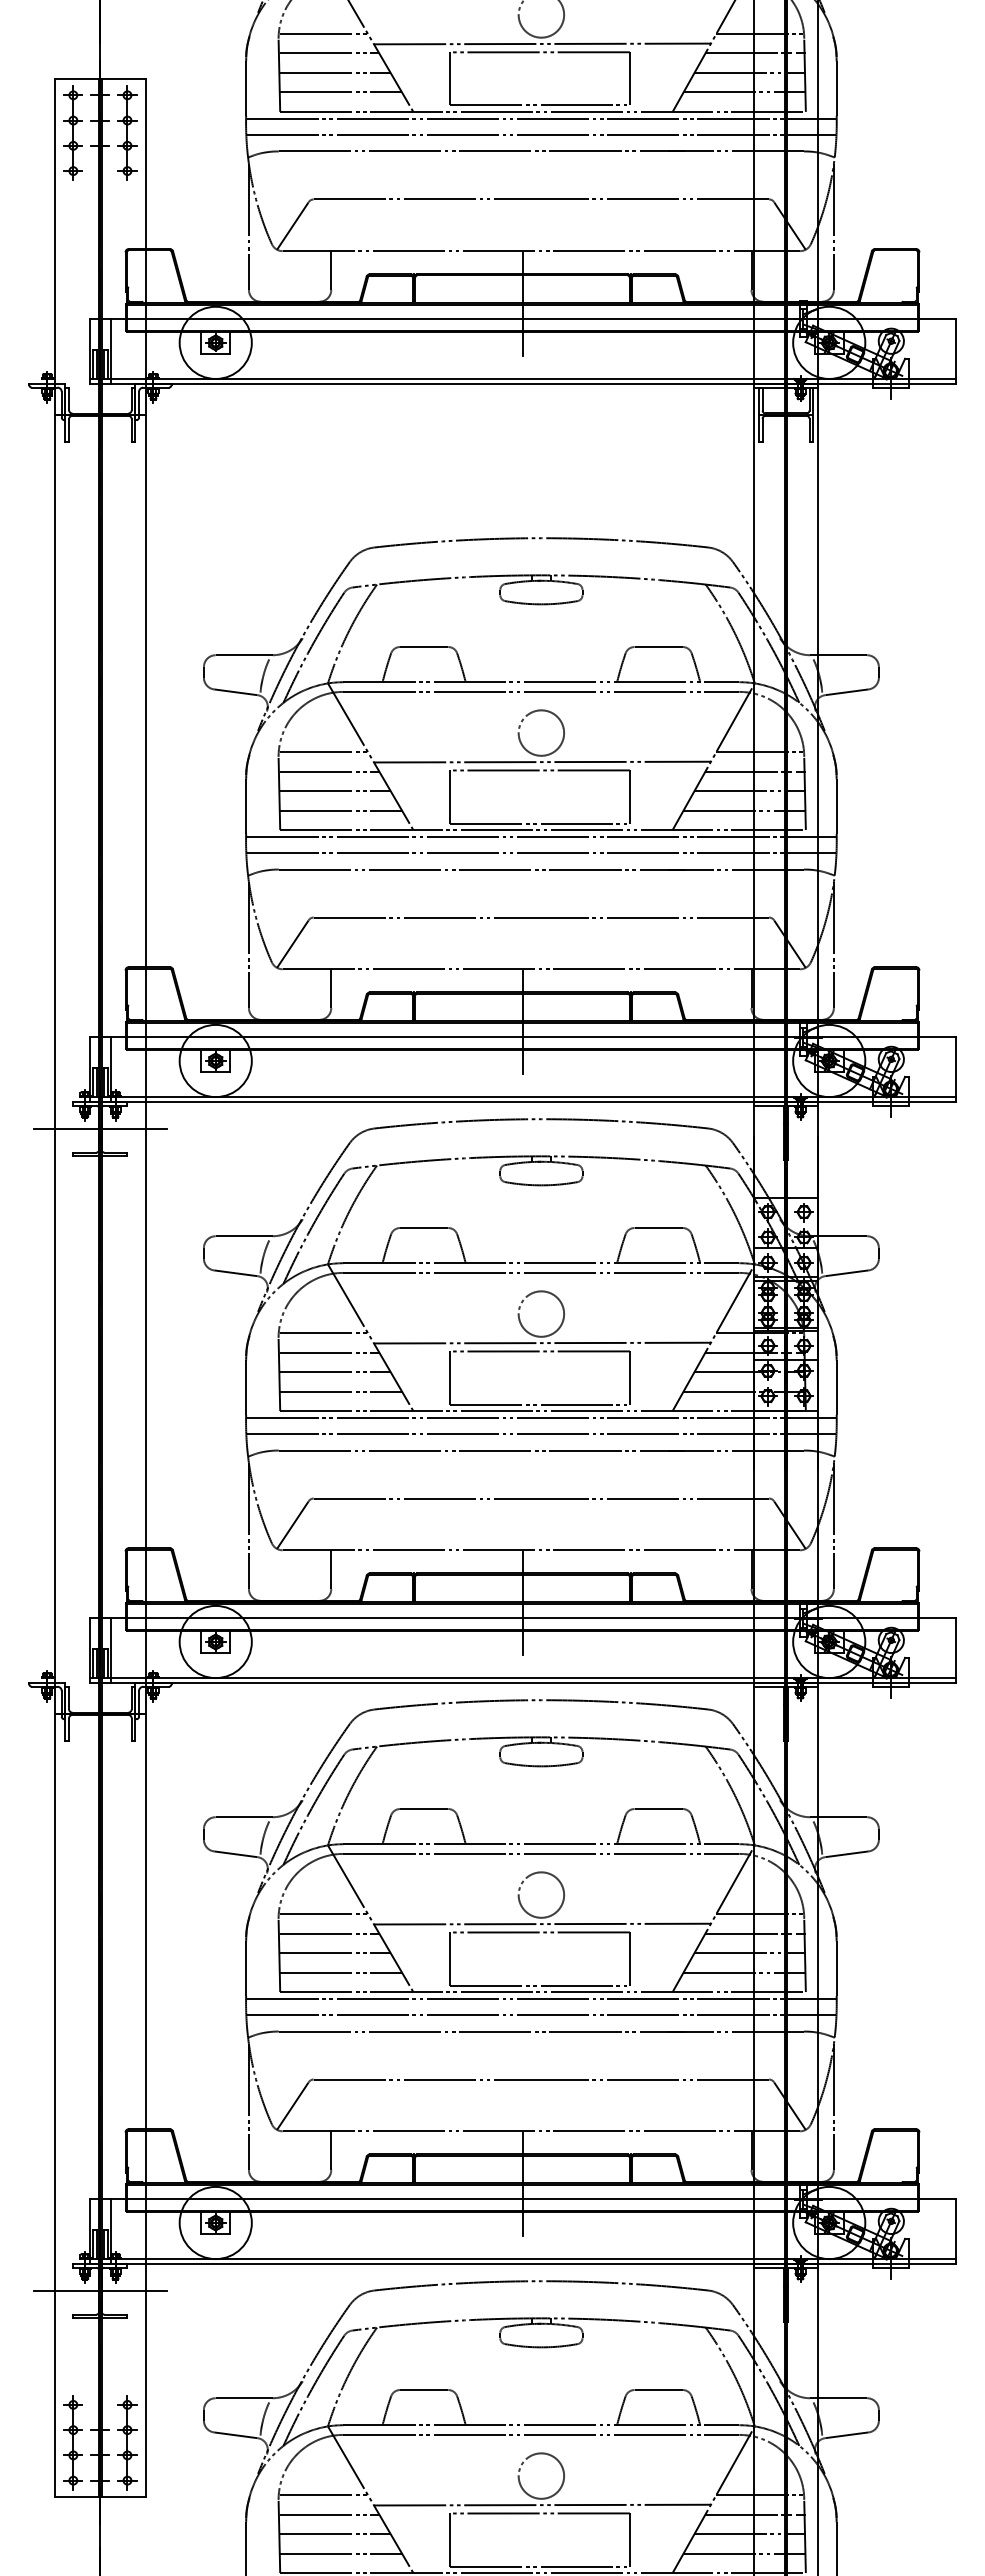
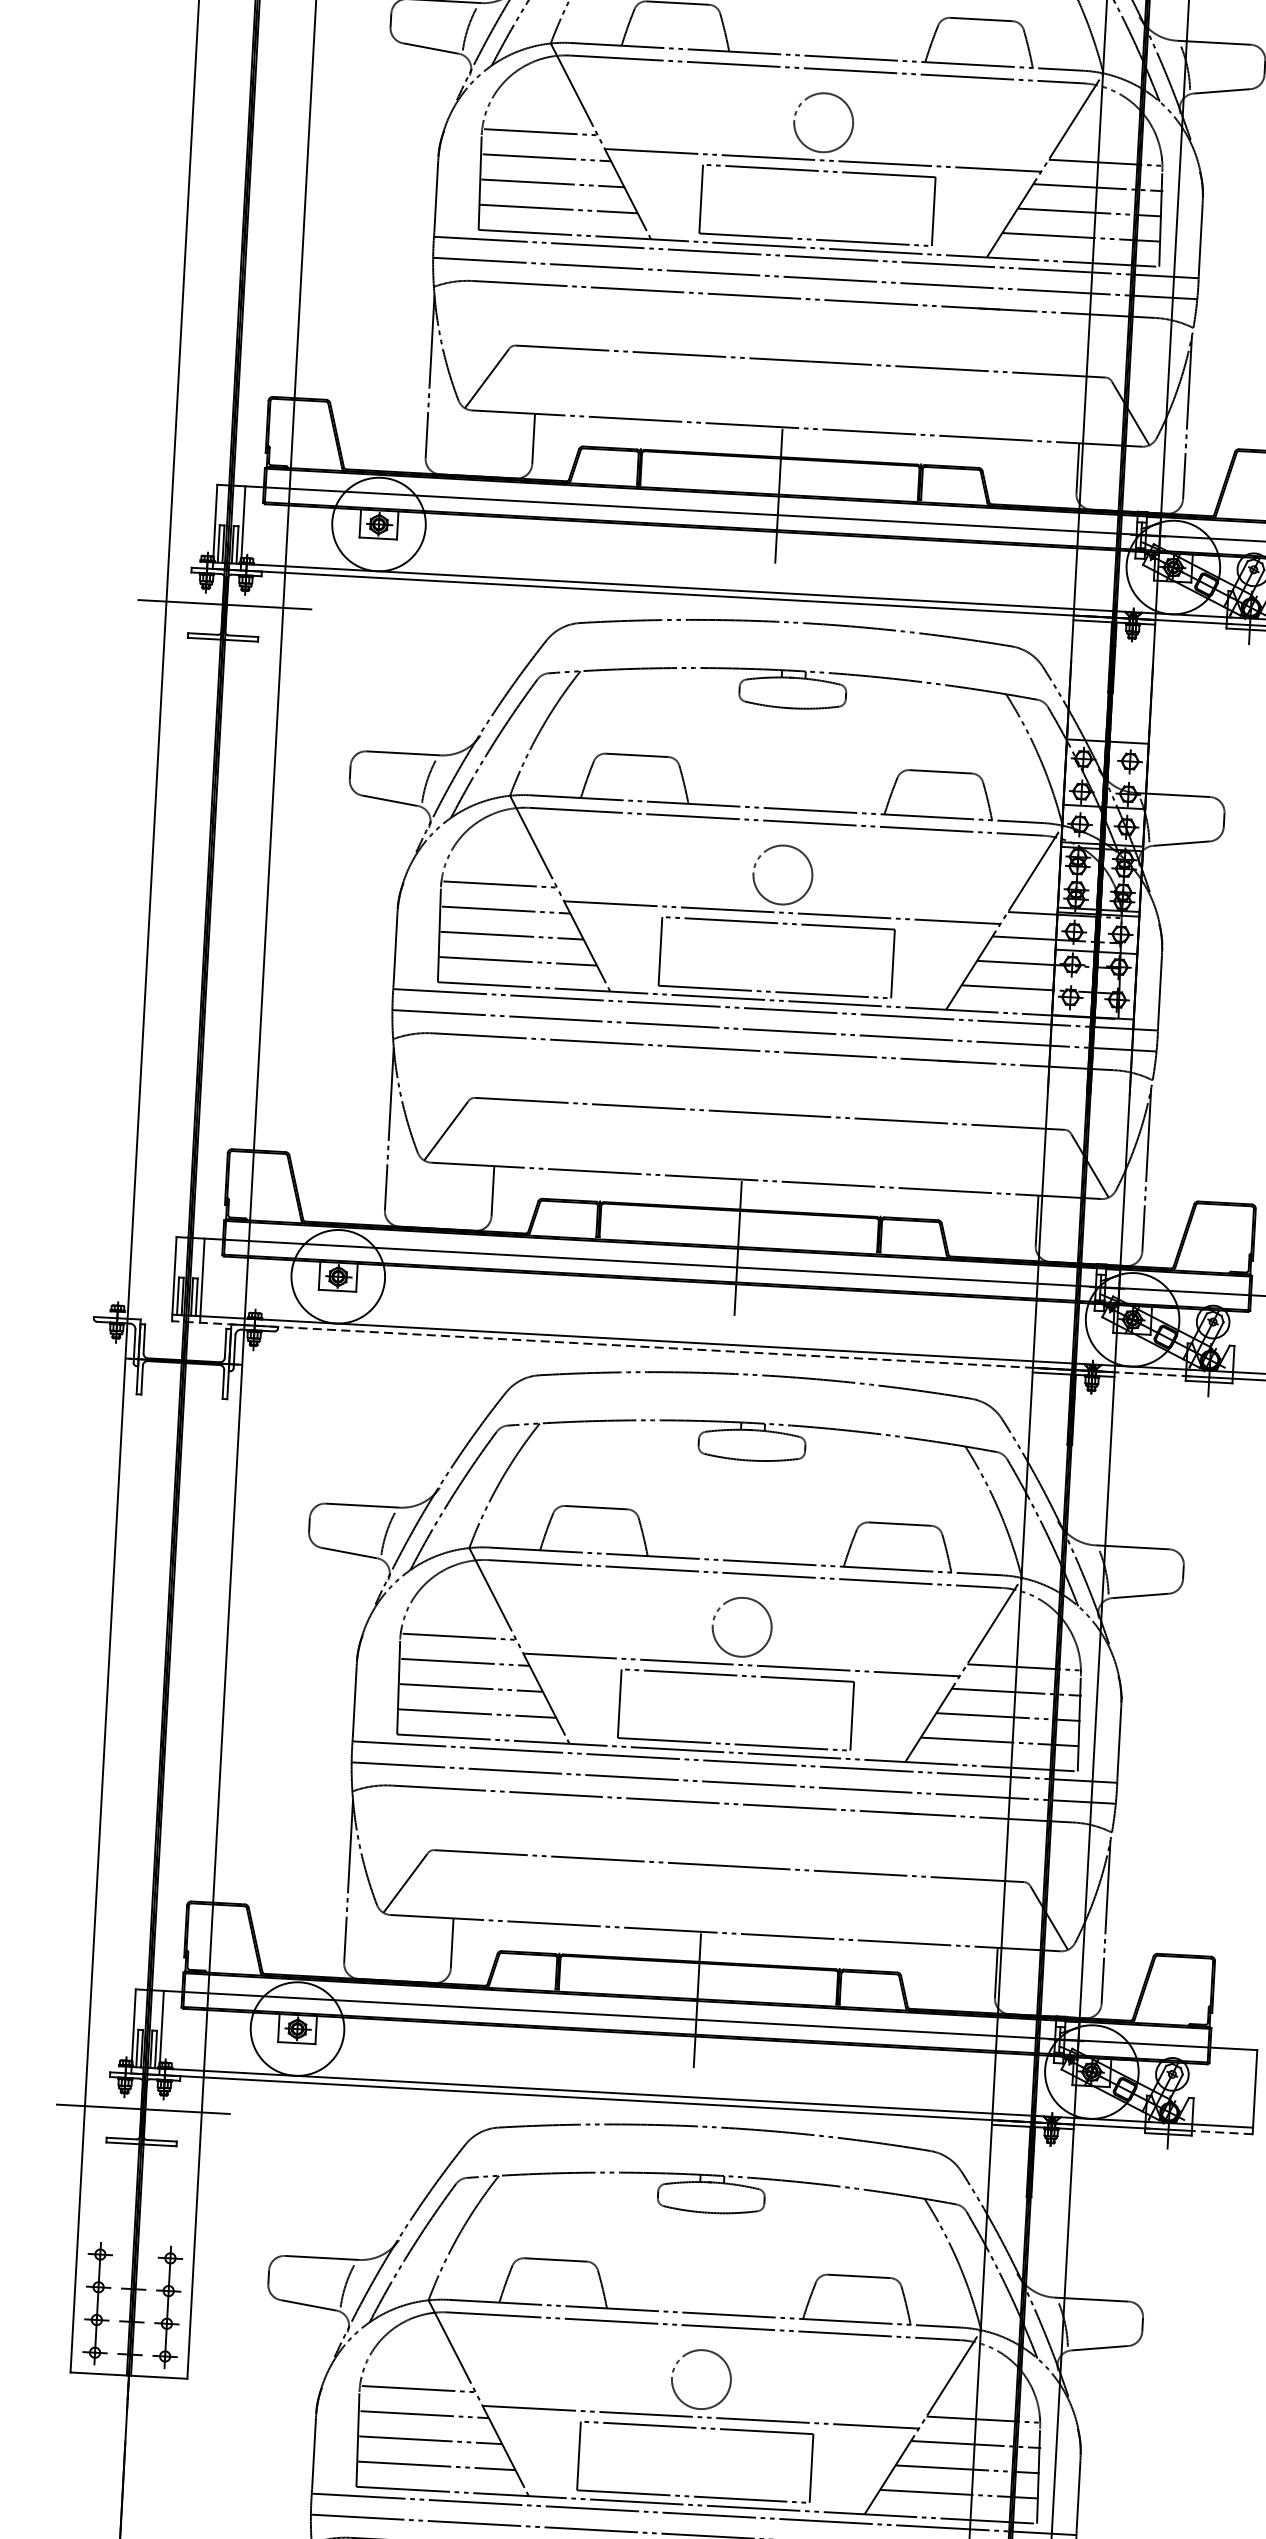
line: (482, 1683) -> (680, 1349), solid -> dashed
line: (931, 2264) -> (1221, 2132), solid -> dashed

